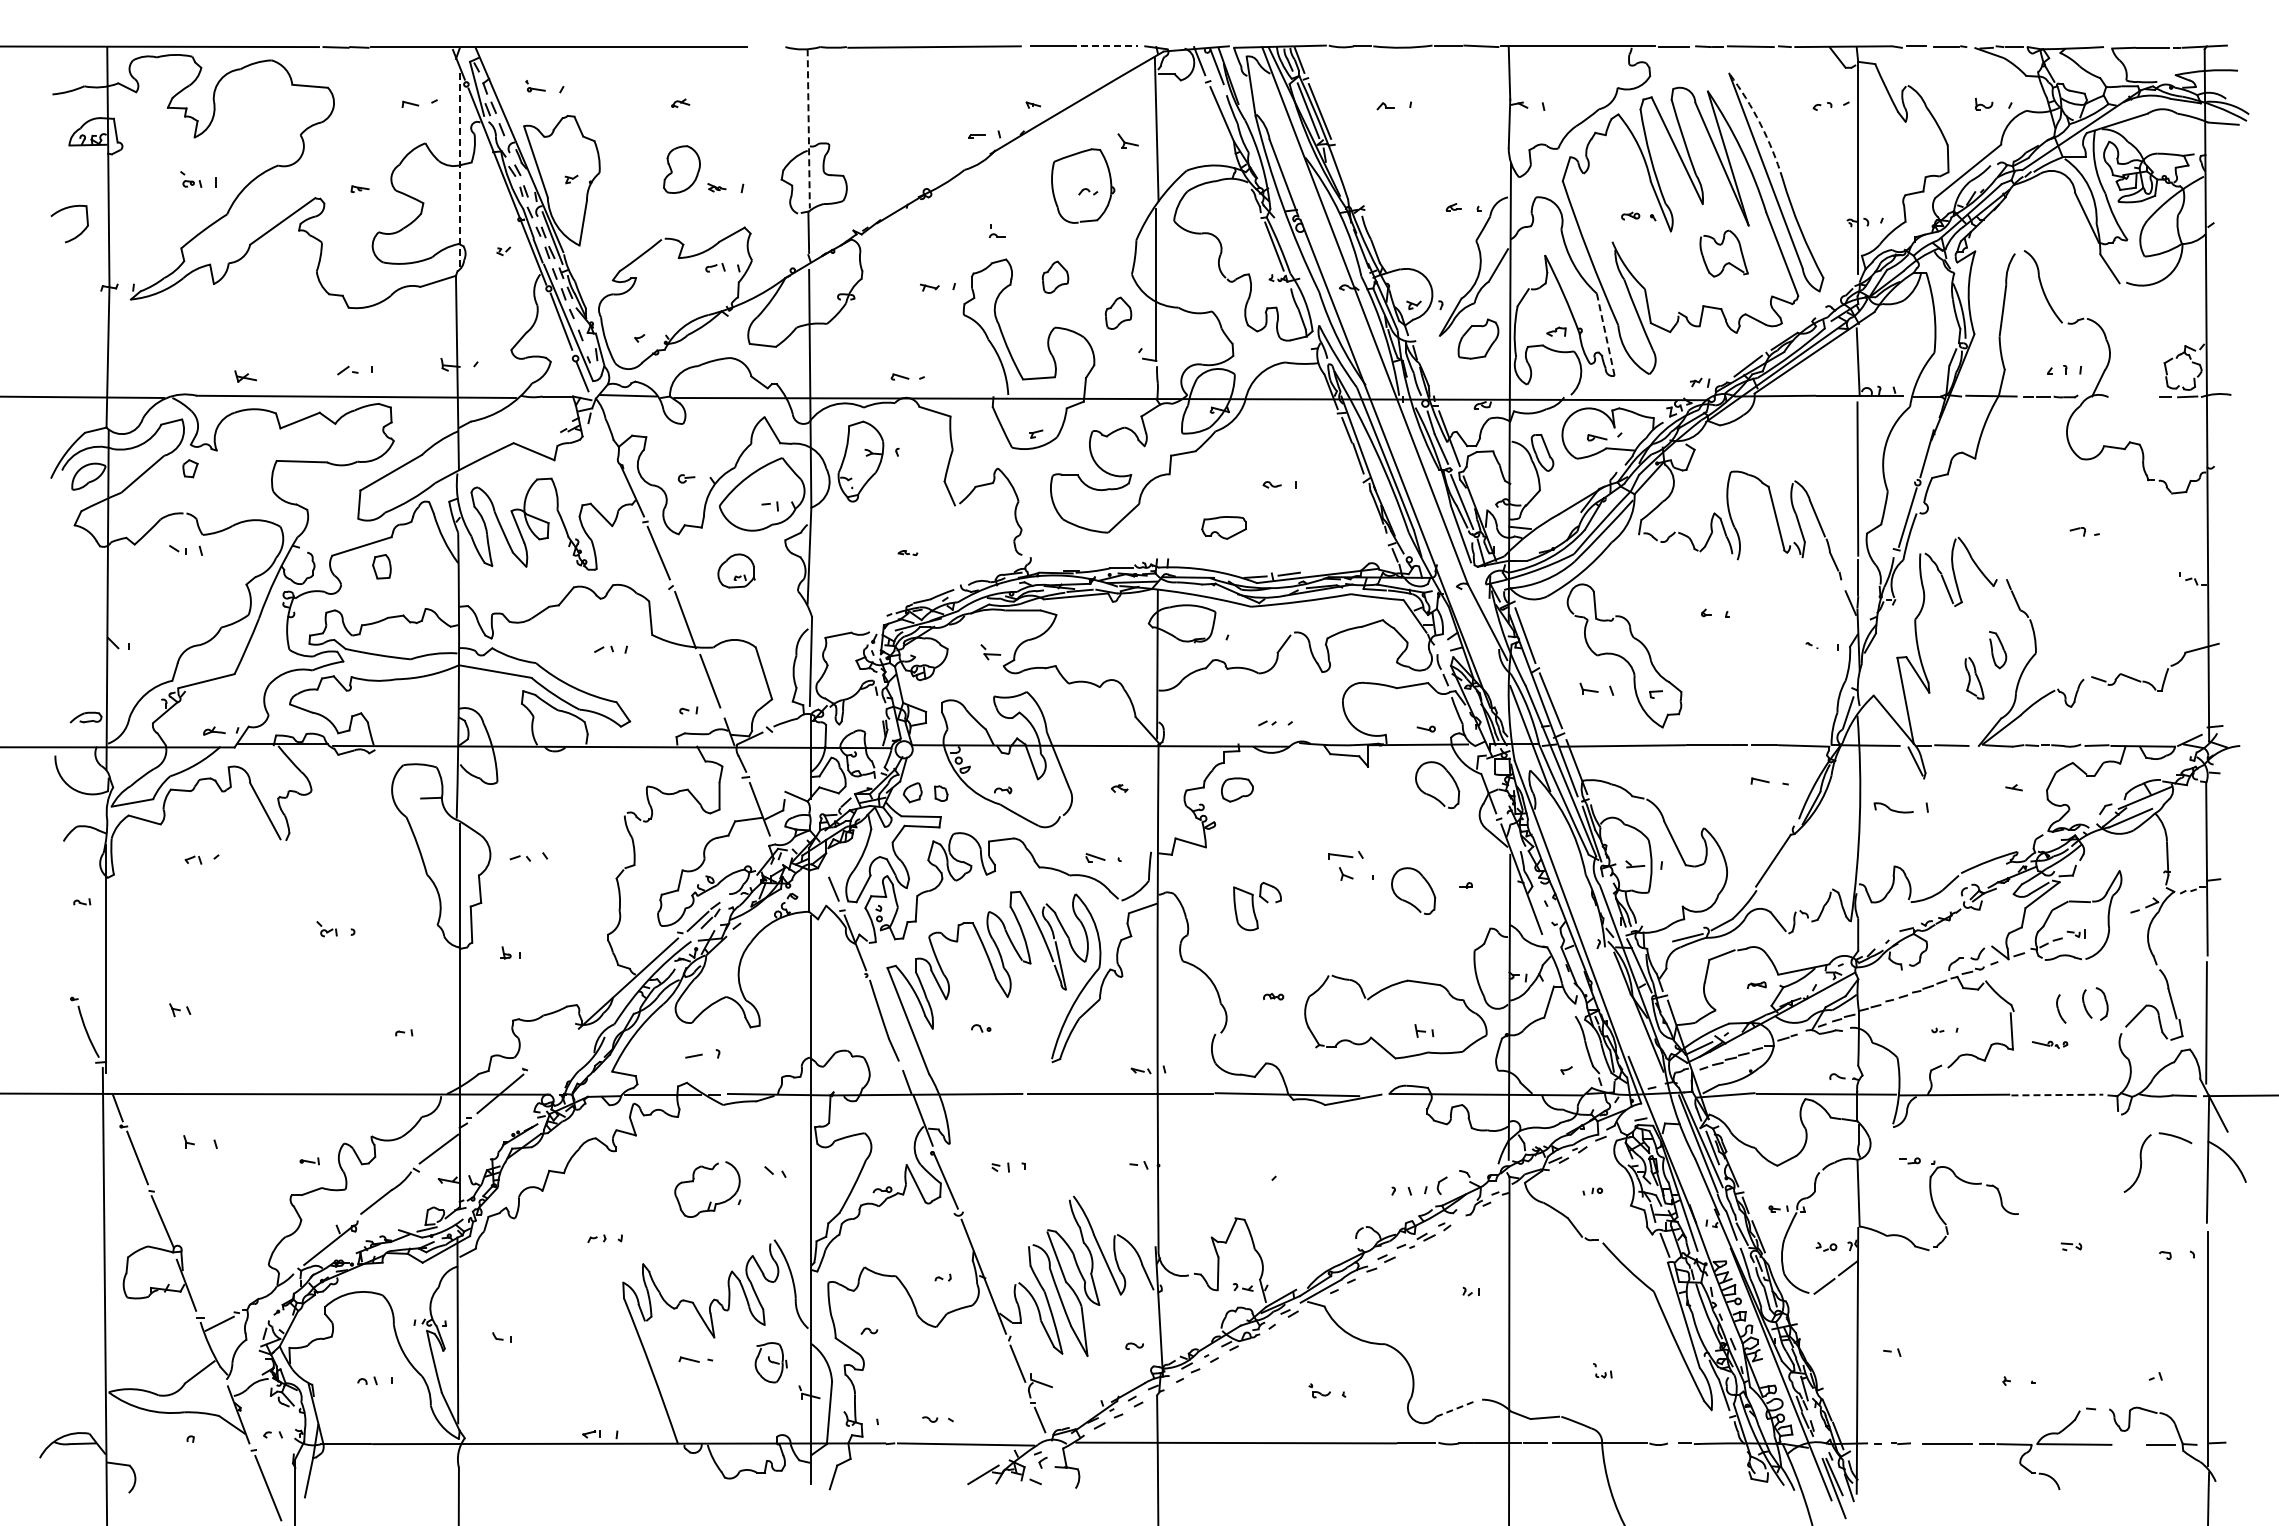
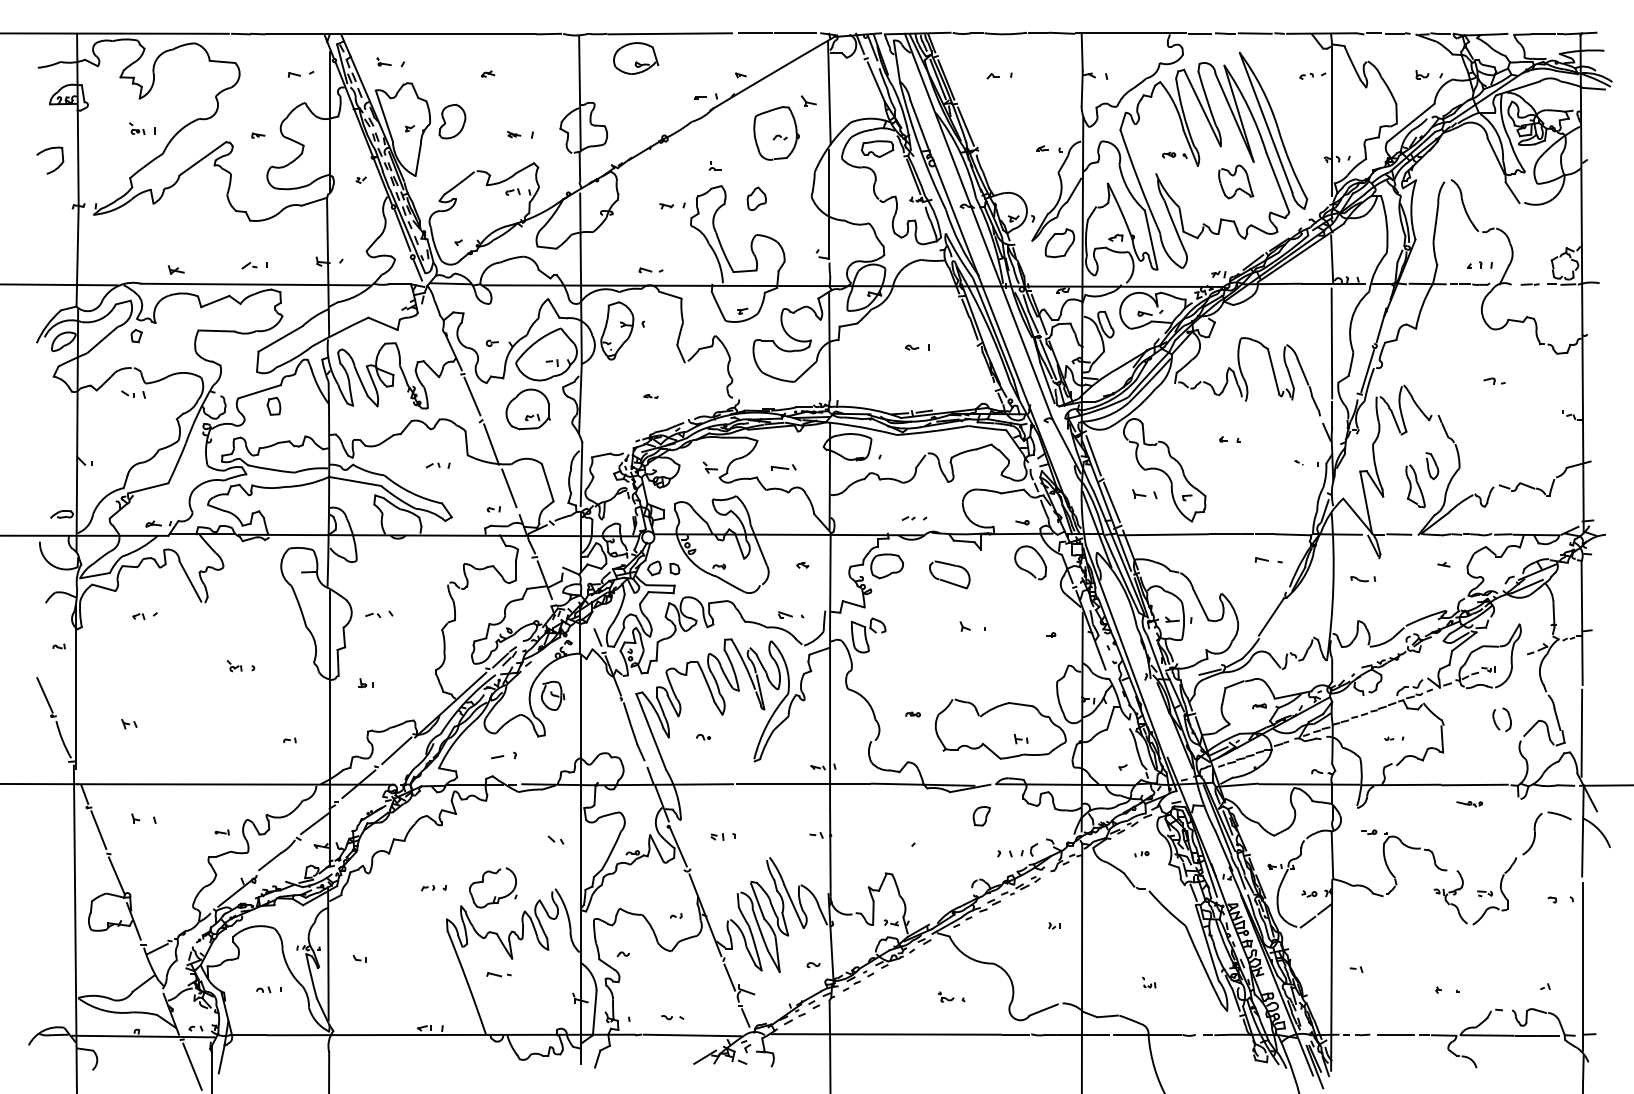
line: (1109, 46) -> (795, 33), dashed -> solid
line: (765, 47) -> (548, 34), added
part: (886, 81) -> (635, 58), added
arc: (1760, 124) -> (1262, 89), dashed -> solid
line: (808, 128) -> (579, 92), dashed -> solid
part: (681, 169) -> (452, 121), moved
line: (459, 170) -> (329, 122), dashed -> solid
line: (1347, 176) -> (966, 126), added
part: (1118, 312) -> (801, 224), removed
line: (1605, 335) -> (1151, 240), dashed -> solid
part: (2134, 396) -> (1530, 284), added
line: (1156, 482) -> (829, 345), added
part: (1223, 527) -> (877, 148), moved
part: (736, 570) -> (528, 409), size x1.67
part: (1974, 678) -> (1415, 486), size x1.43
part: (1237, 789) -> (887, 565), size x1.43
part: (1901, 807) -> (1363, 578), size x0.62
part: (1321, 810) -> (947, 581), added
part: (1345, 855) -> (783, 467), moved
part: (1408, 901) -> (1009, 646), removed
part: (1257, 906) -> (868, 635), moved
line: (62, 969) -> (45, 695), added
part: (2061, 1008) -> (1477, 722), removed
part: (2050, 1044) -> (1470, 803), moved
line: (552, 1046) -> (396, 750), added
line: (2057, 1095) -> (1475, 785), dashed -> solid
part: (1369, 1138) -> (981, 816), added
part: (710, 1201) -> (495, 896), moved
part: (2040, 1237) -> (1462, 887), added
part: (770, 1362) -> (552, 695), moved
line: (1456, 1408) -> (1044, 1009), dashed -> solid
line: (2129, 1444) -> (1526, 1035), added
line: (199, 1445) -> (143, 1036), added

